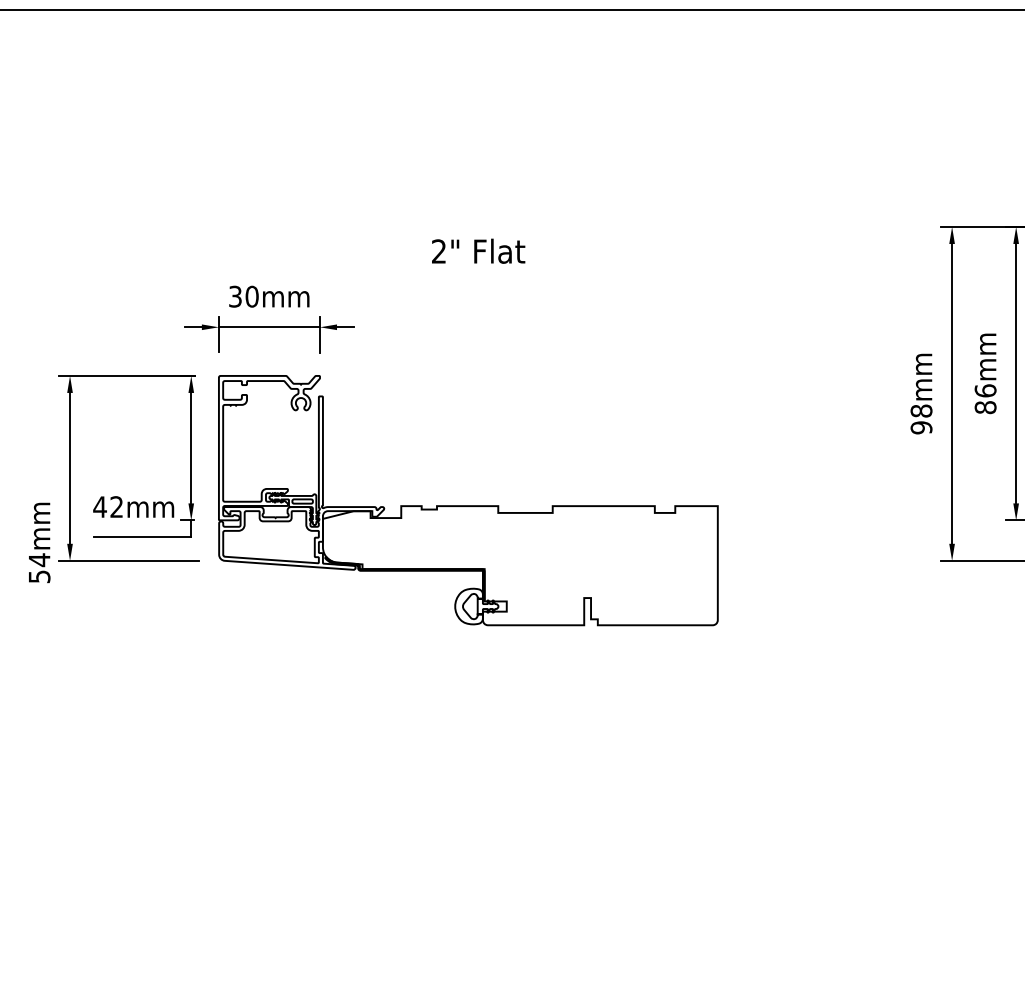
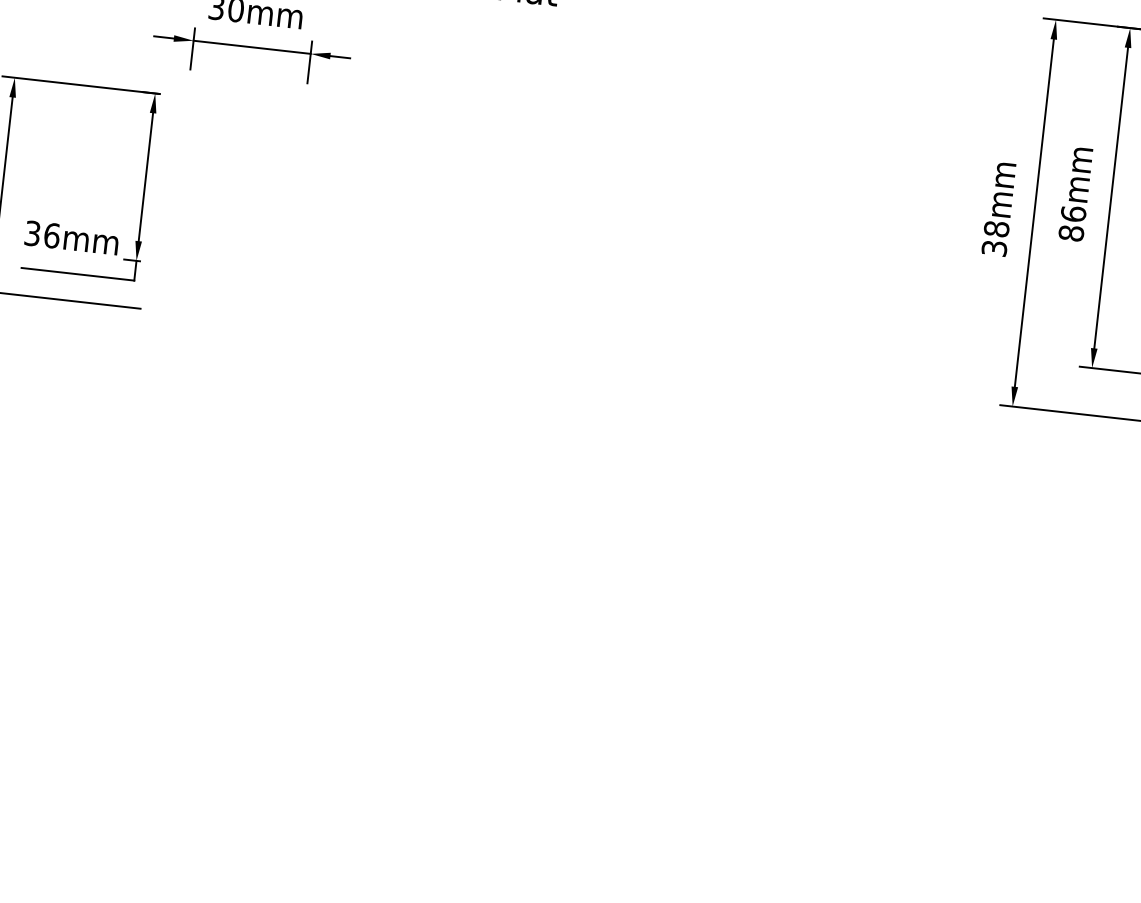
text: (921, 427) -> (994, 248), 98mm -> 38mm
part: (468, 500) -> (460, 273), removed
text: (108, 507) -> (42, 235), 42mm -> 36mm

